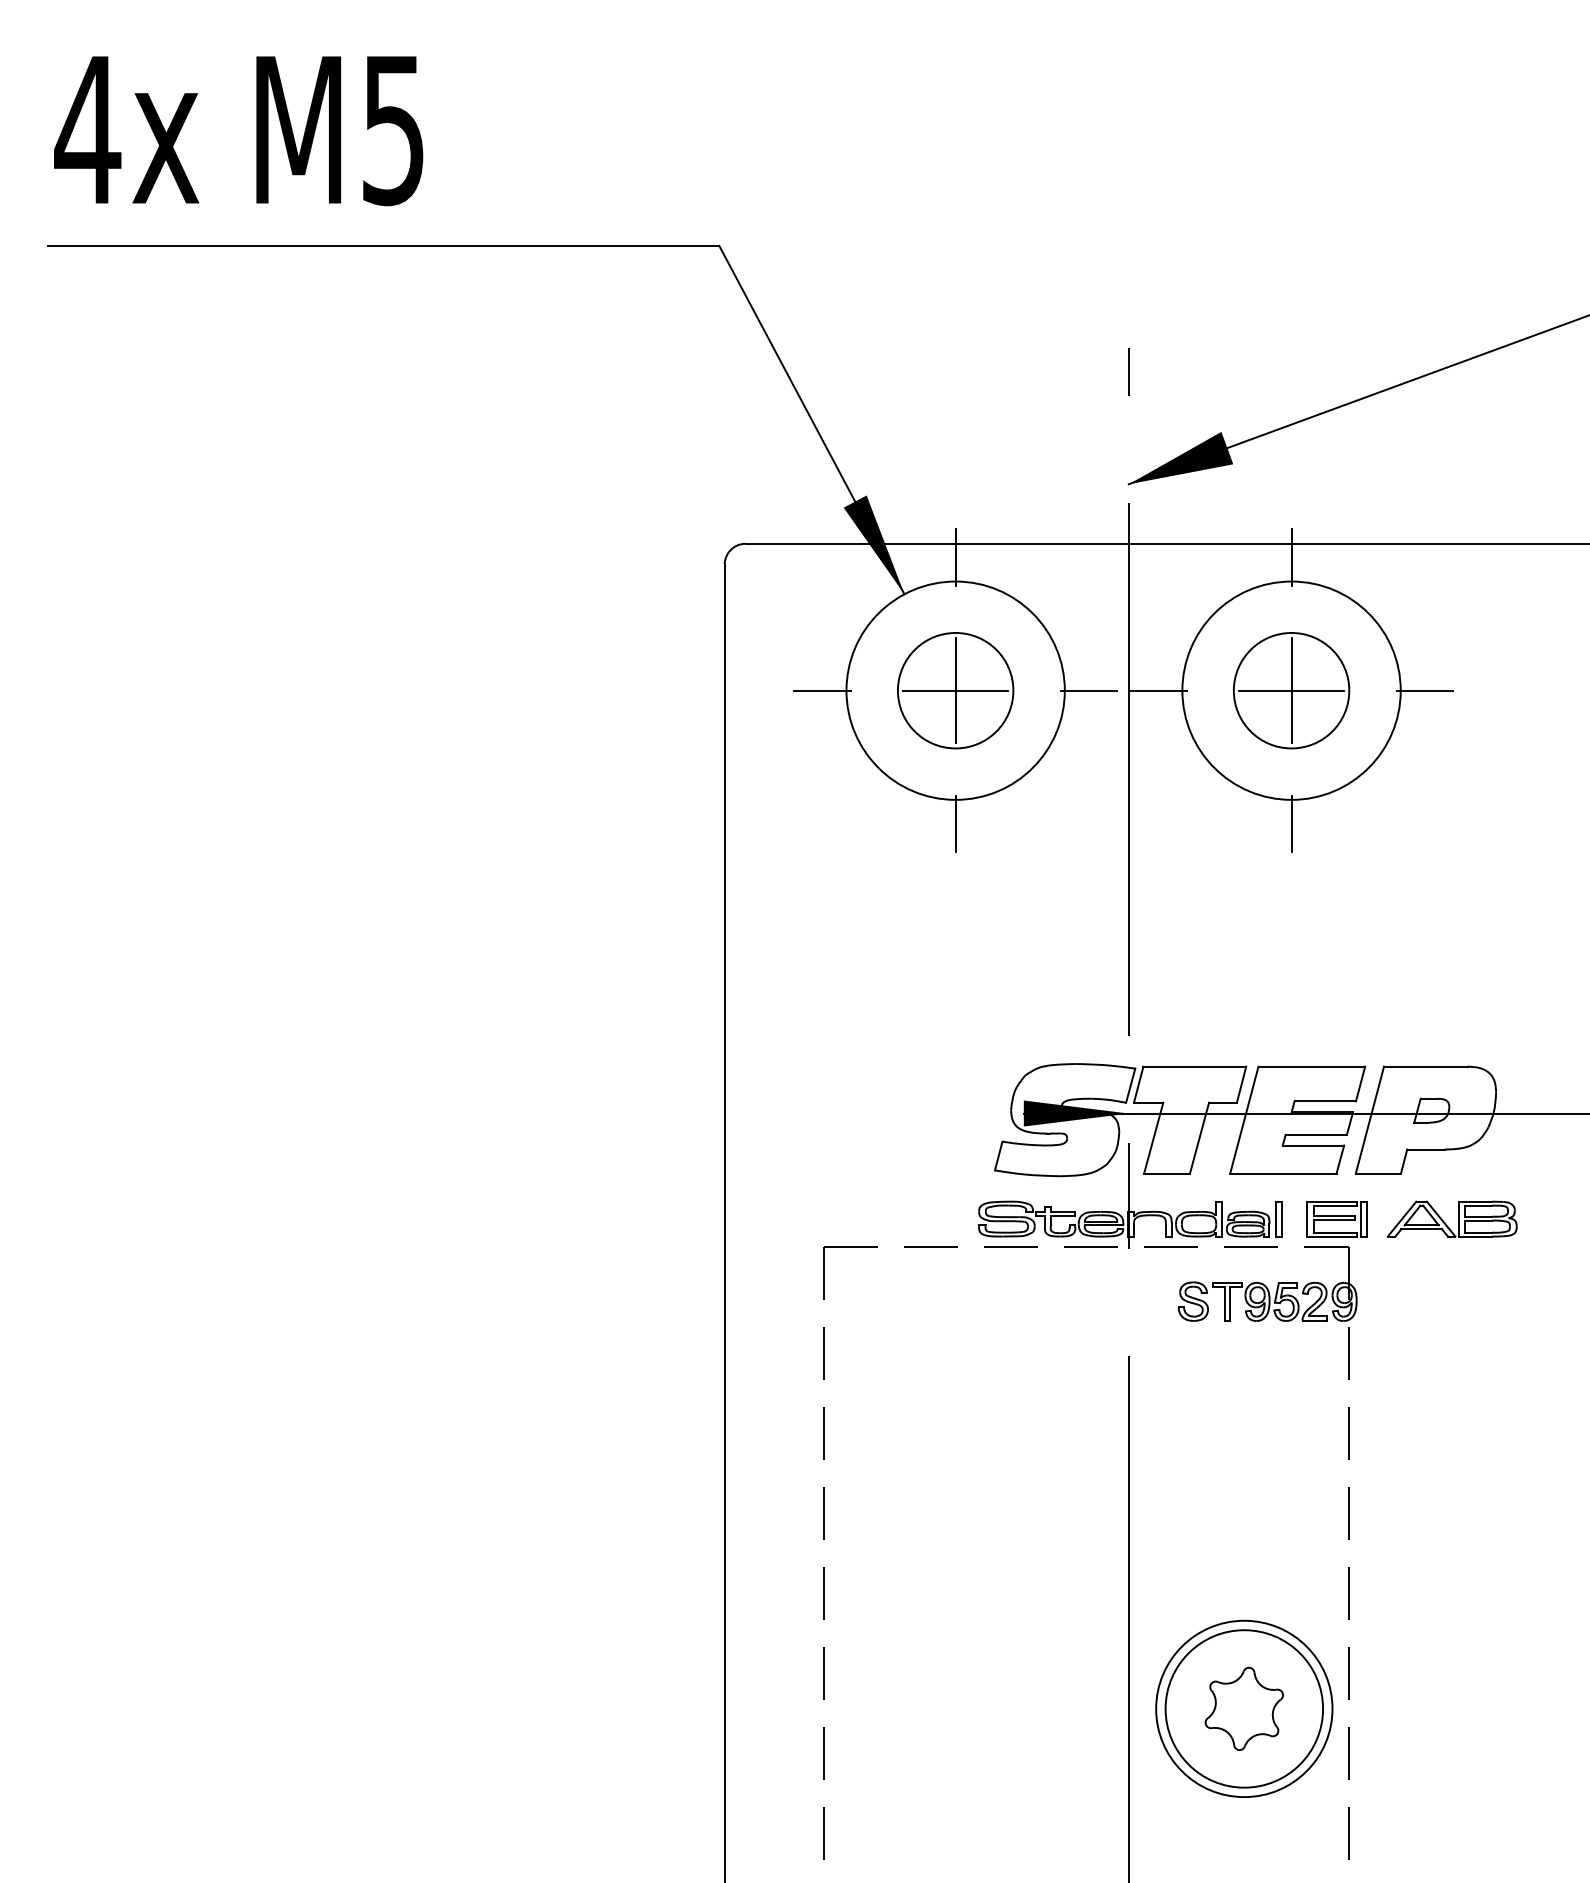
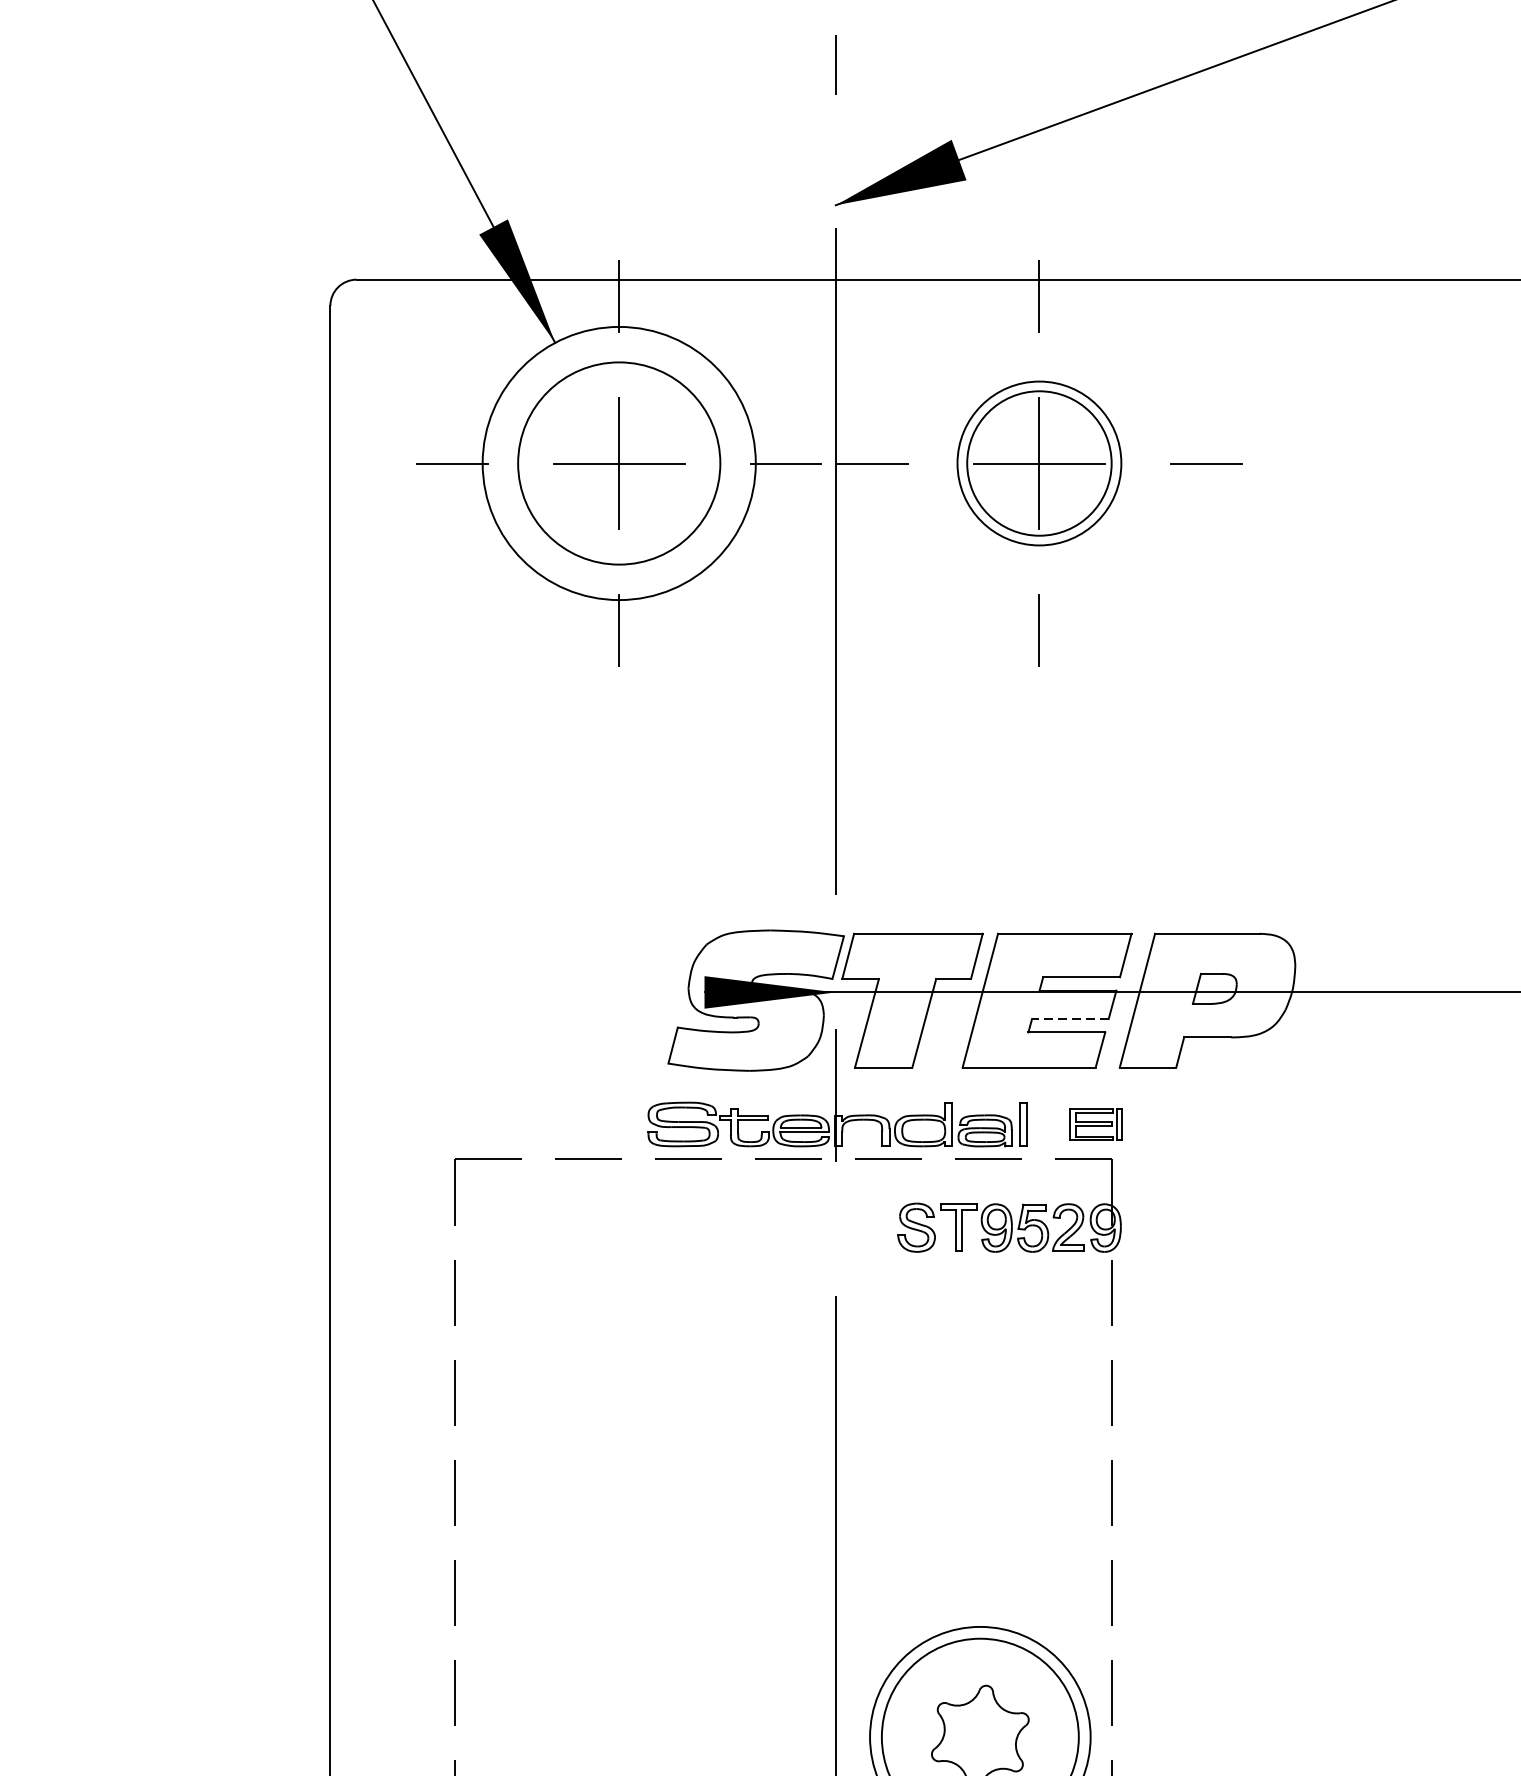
circle: (955, 690) -> (619, 463), size x1.4
circle: (1291, 690) -> (1039, 463), size x0.6
line: (1316, 1134) -> (1070, 1018), solid -> dashed
part: (1458, 1218) -> (1248, 1123), removed
part: (1336, 1219) -> (1095, 1124), size x0.7

